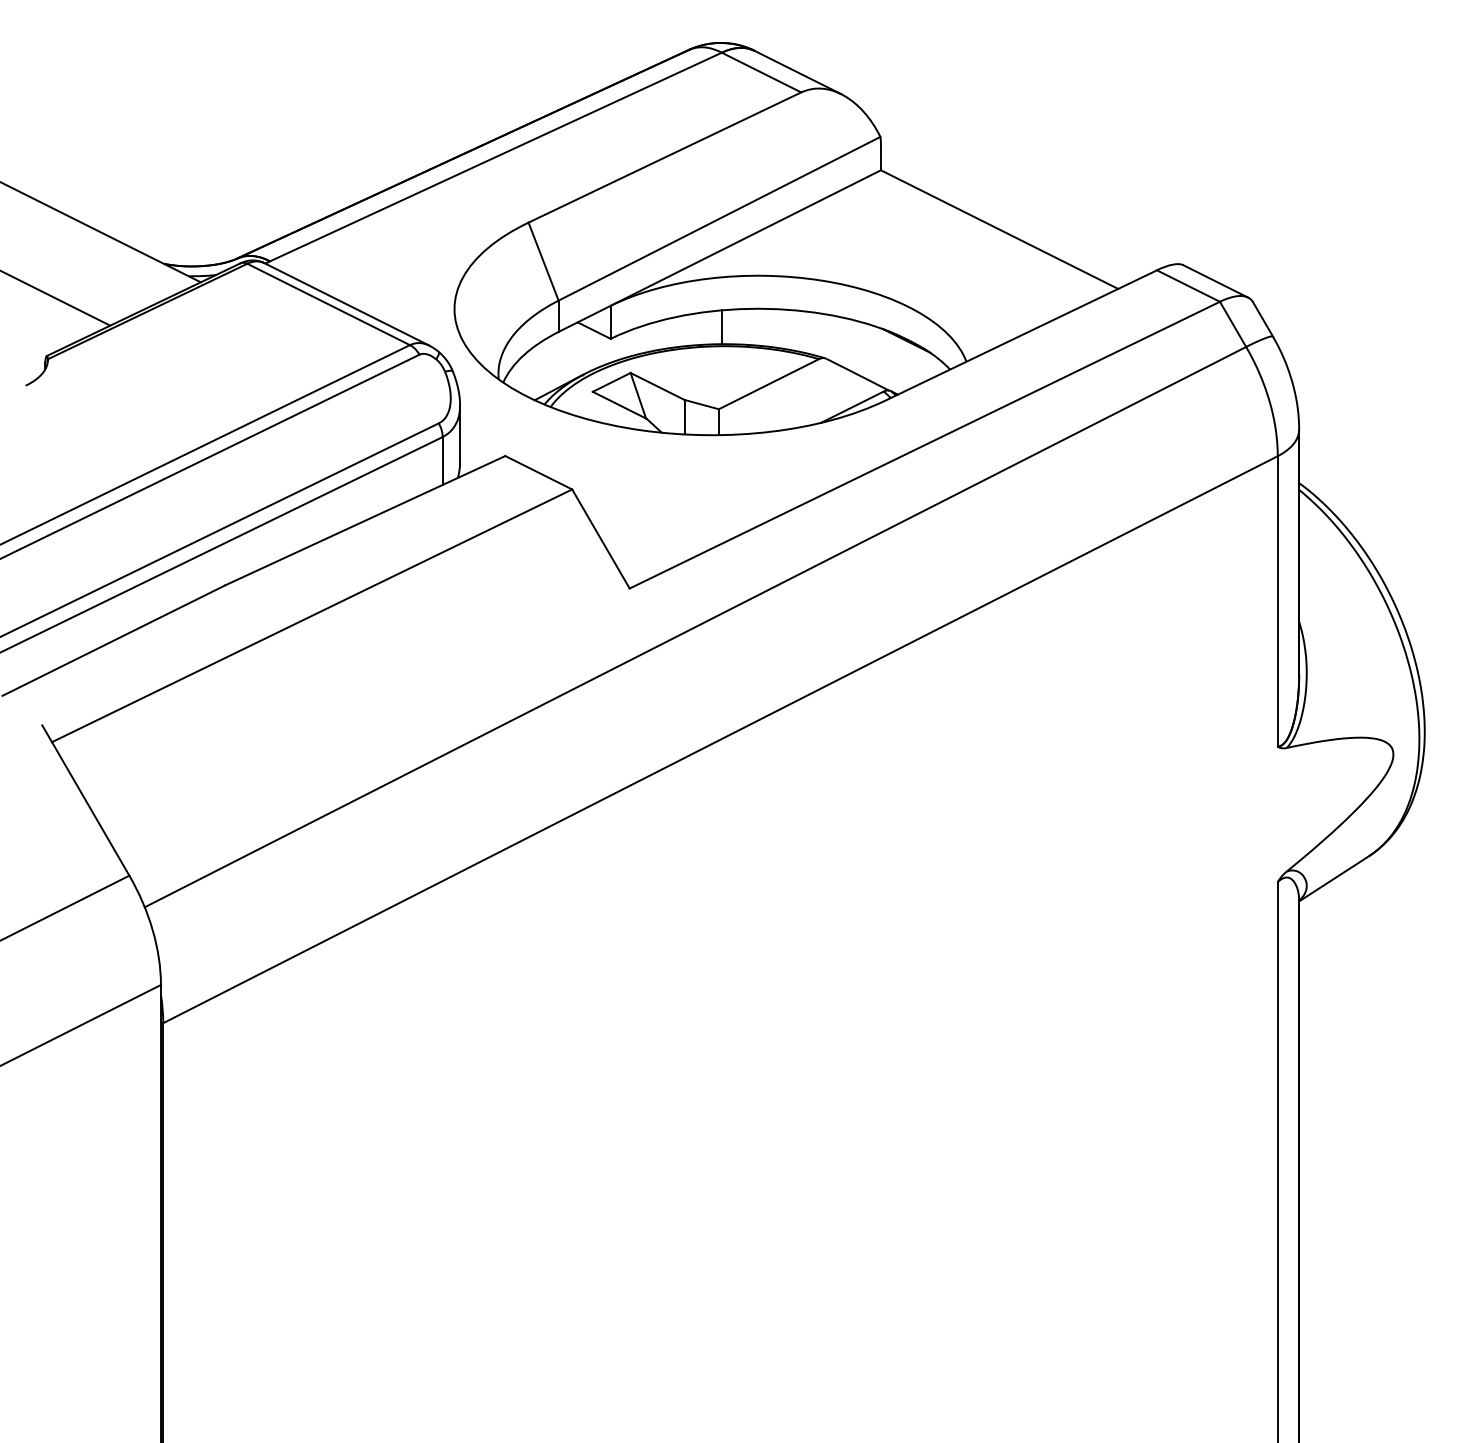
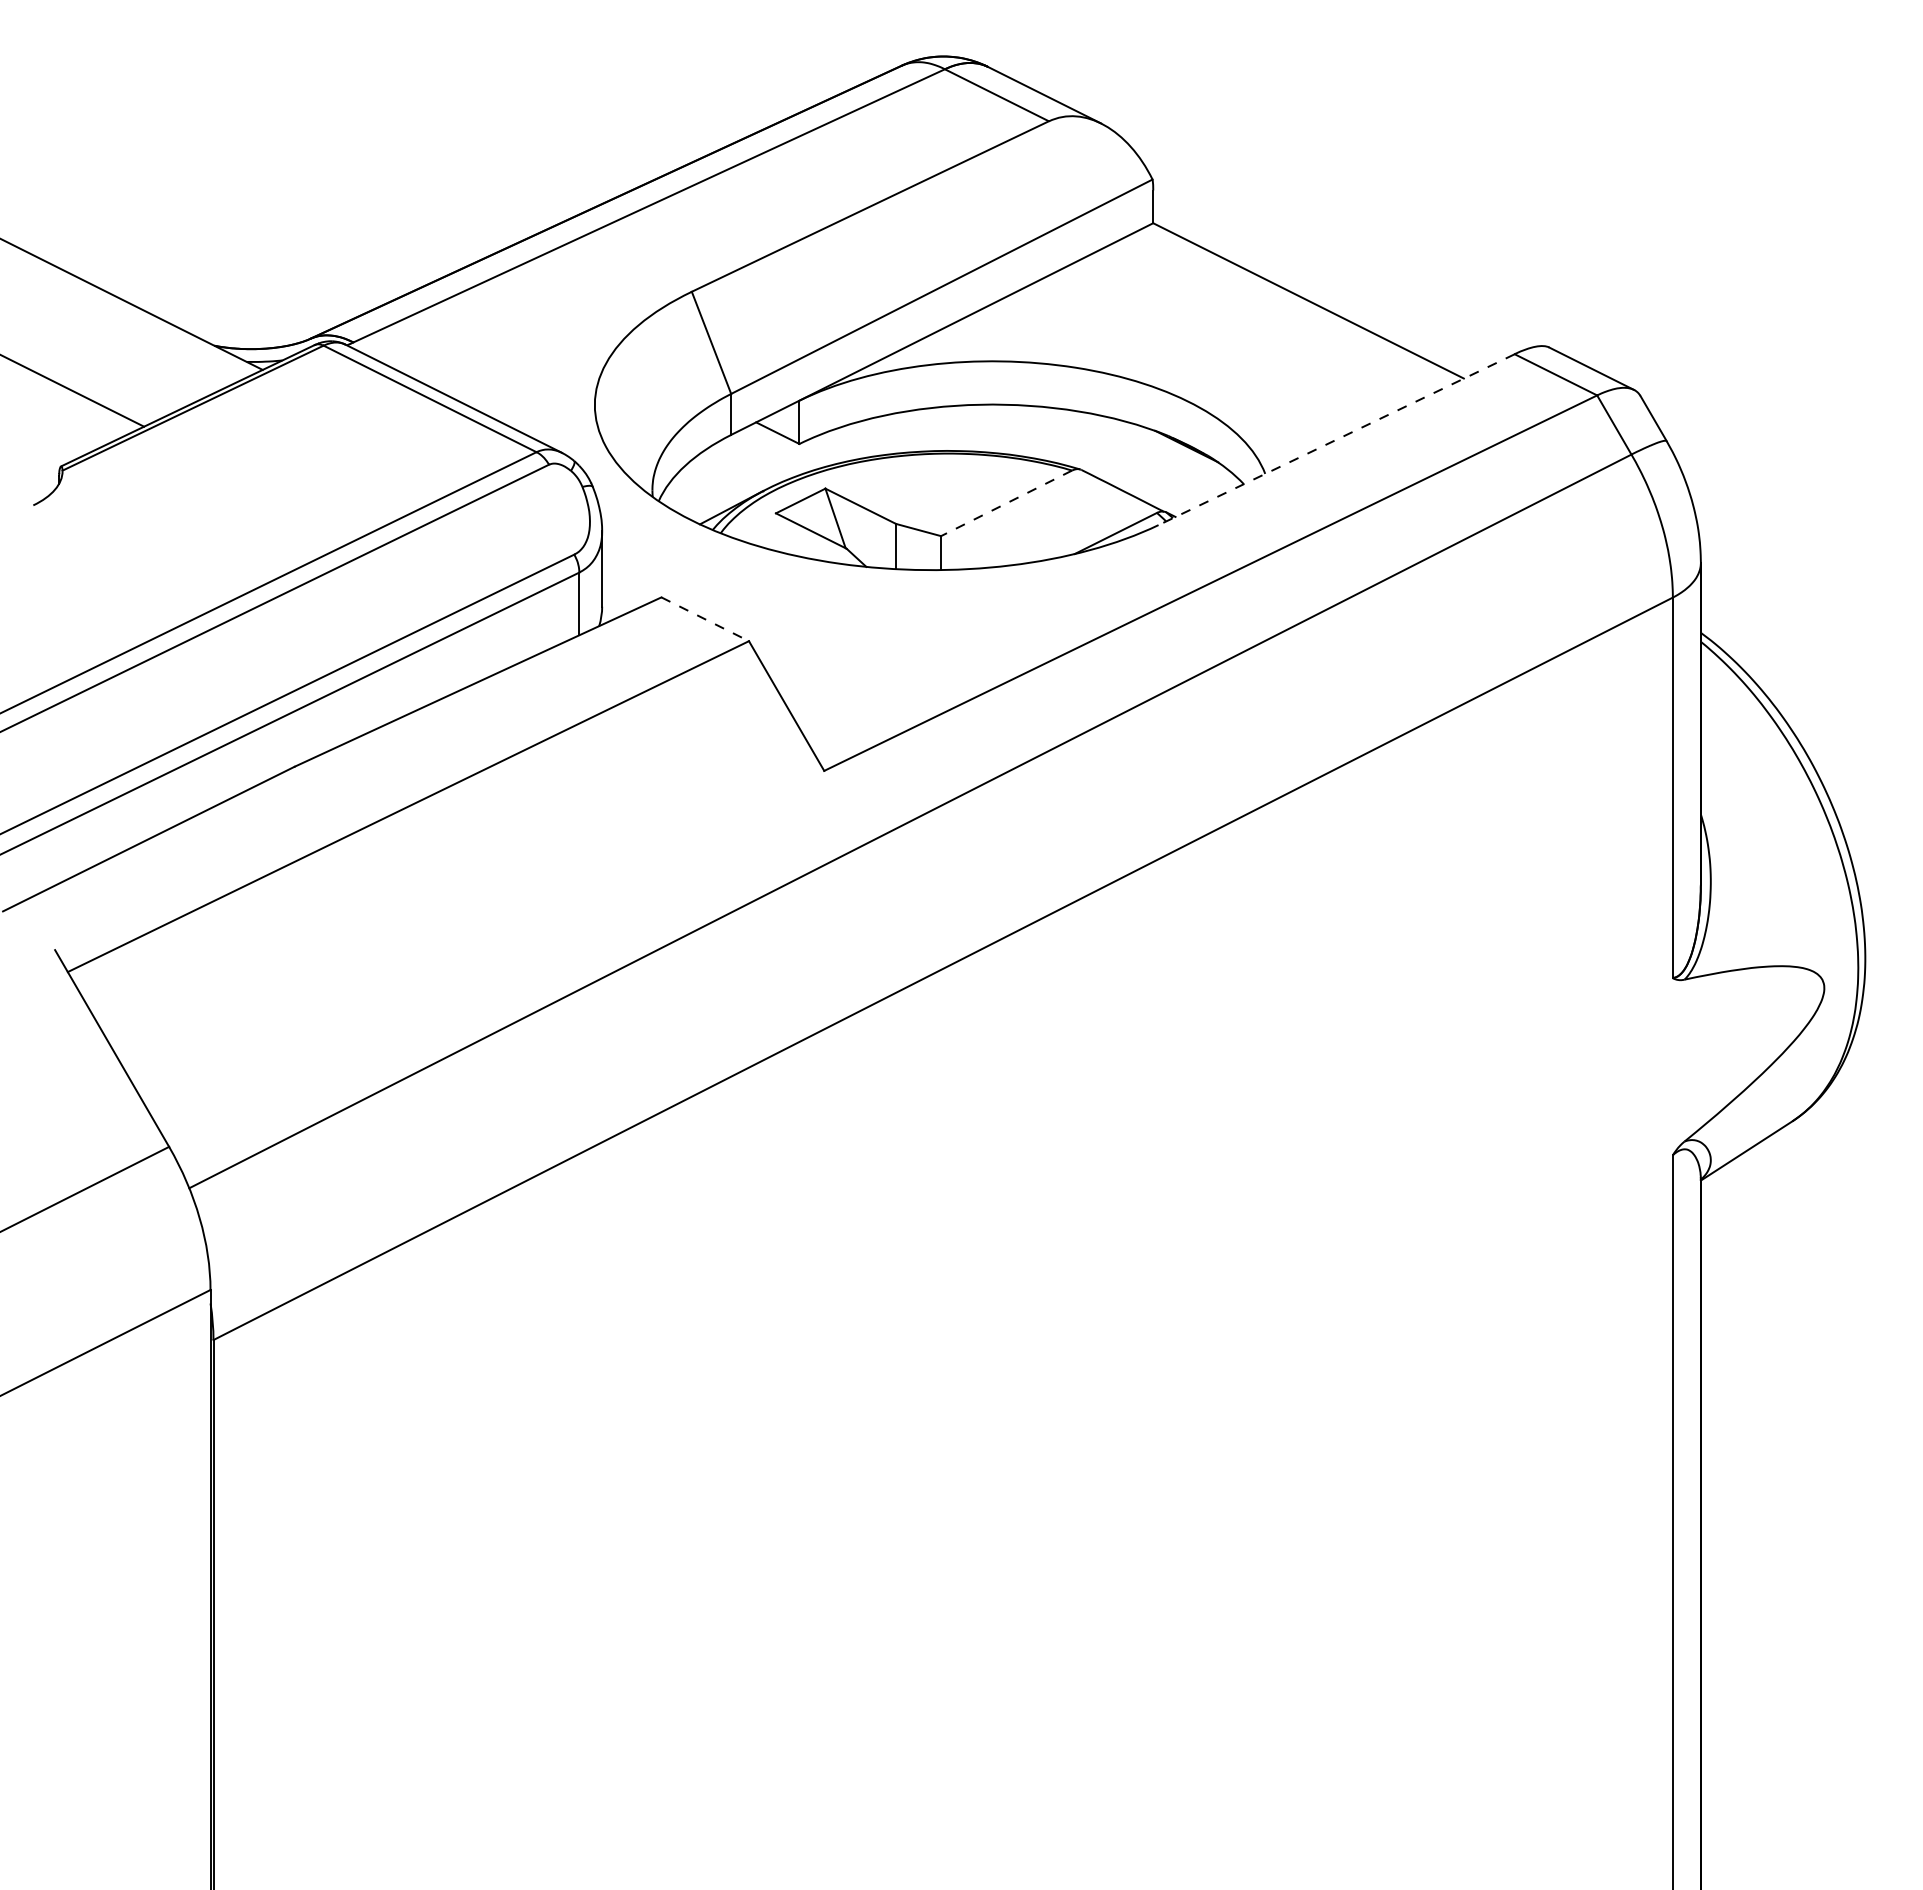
line: (721, 327) -> (944, 428), removed
line: (1020, 335) -> (1336, 439), solid -> dashed
line: (768, 384) -> (1006, 503), solid -> dashed
line: (538, 472) -> (705, 619), solid -> dashed

